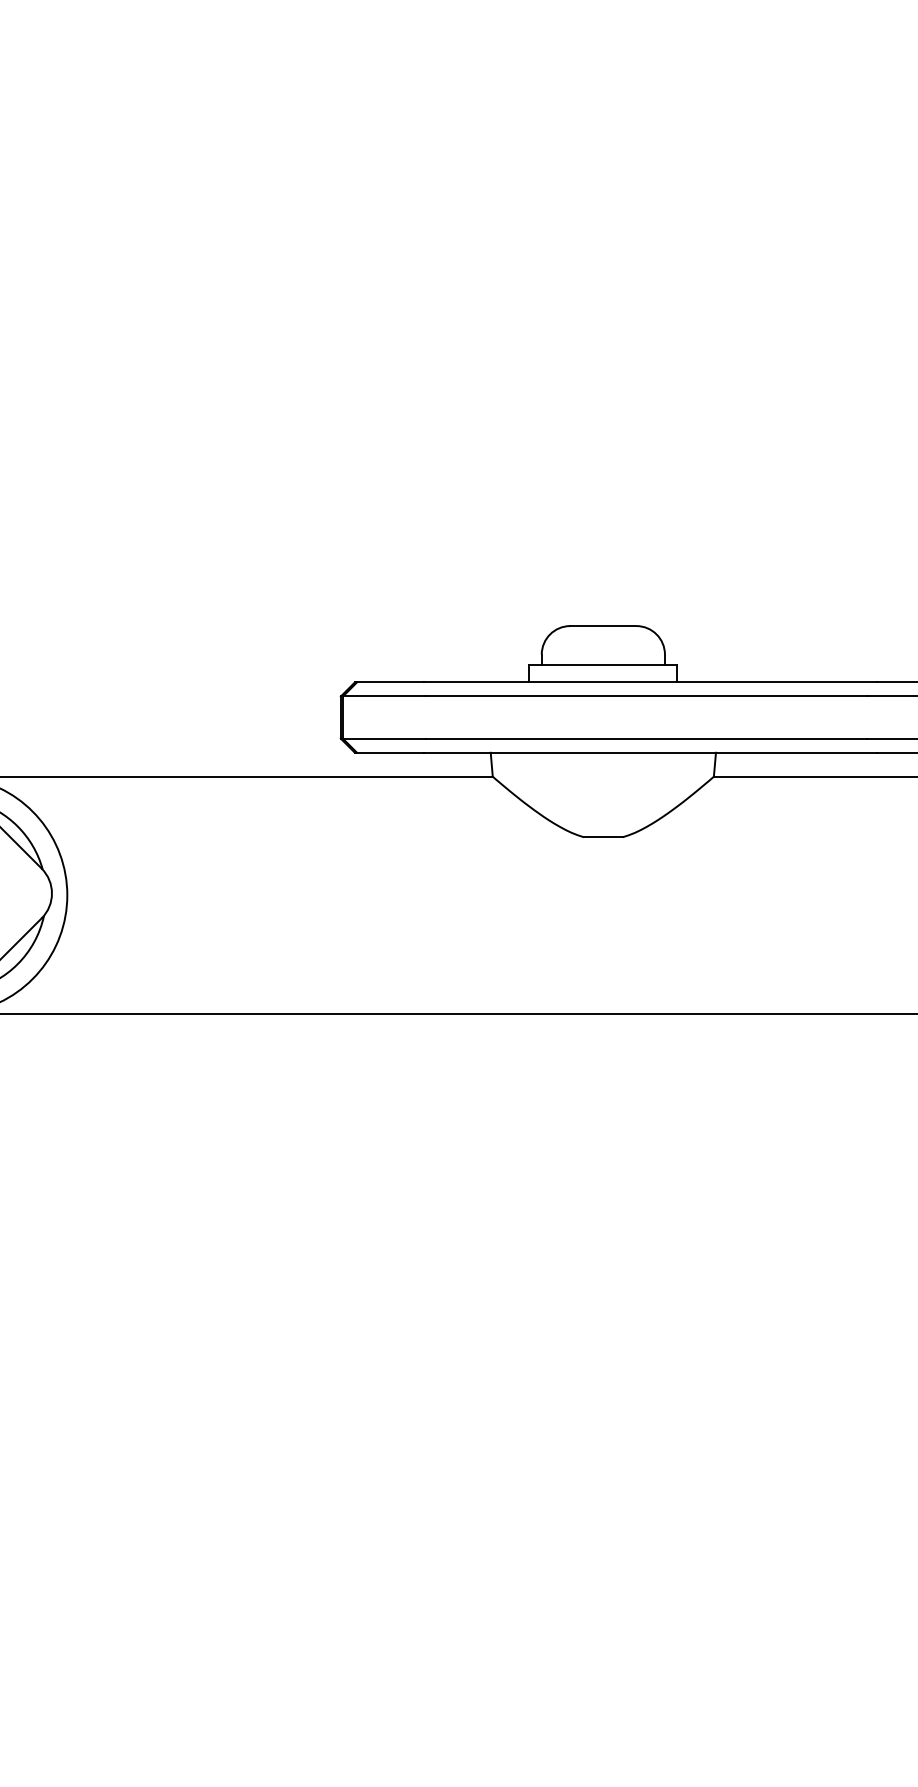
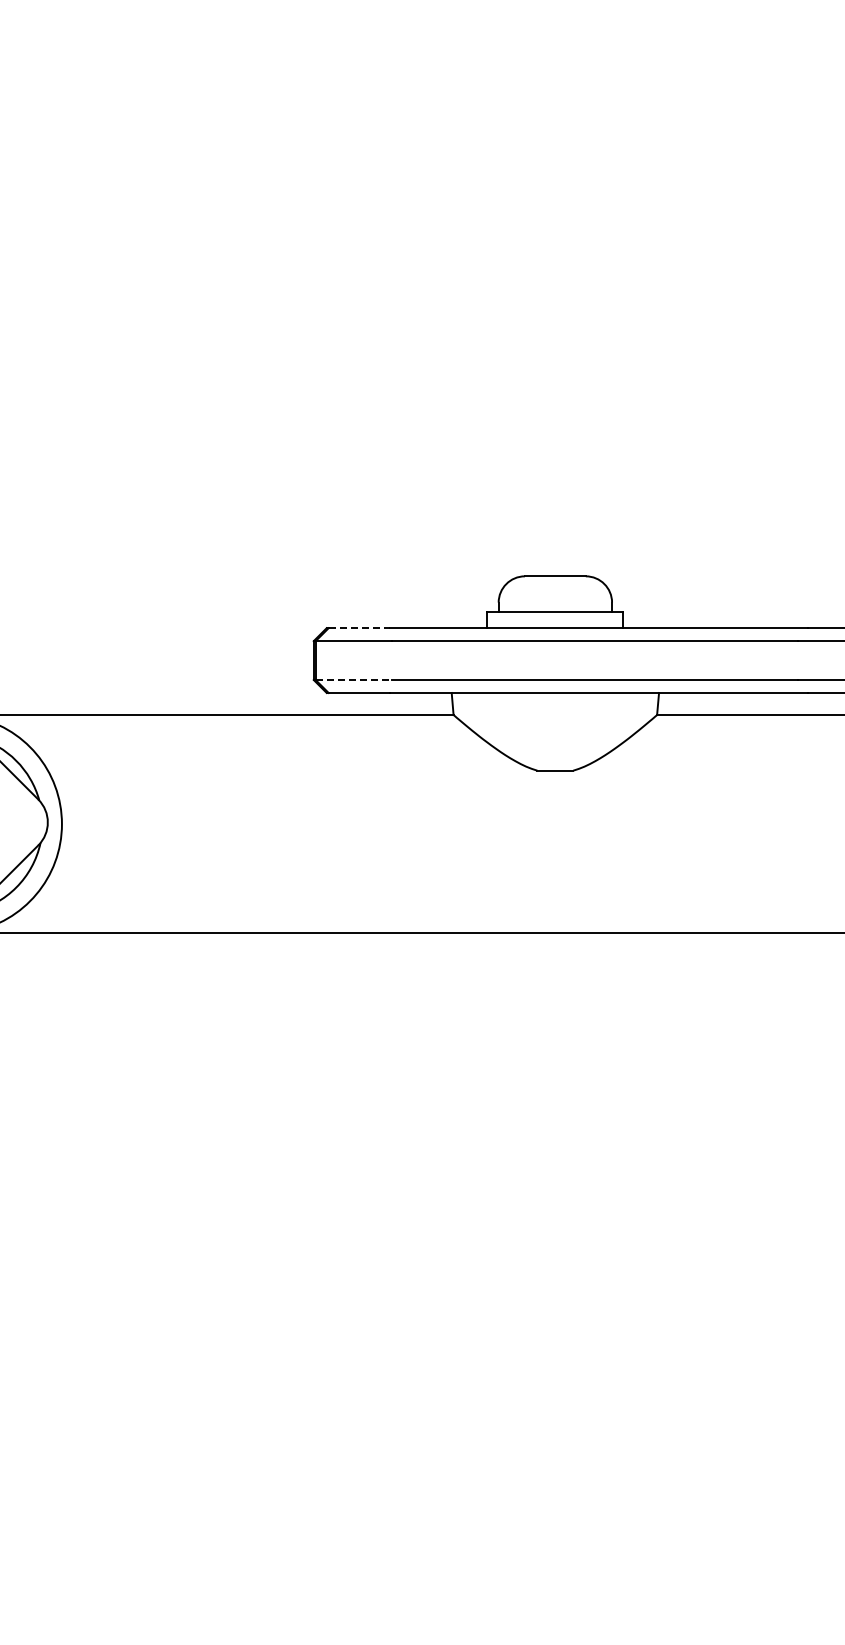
line: (390, 682) -> (359, 628), solid -> dashed
line: (385, 739) -> (354, 680), solid -> dashed

